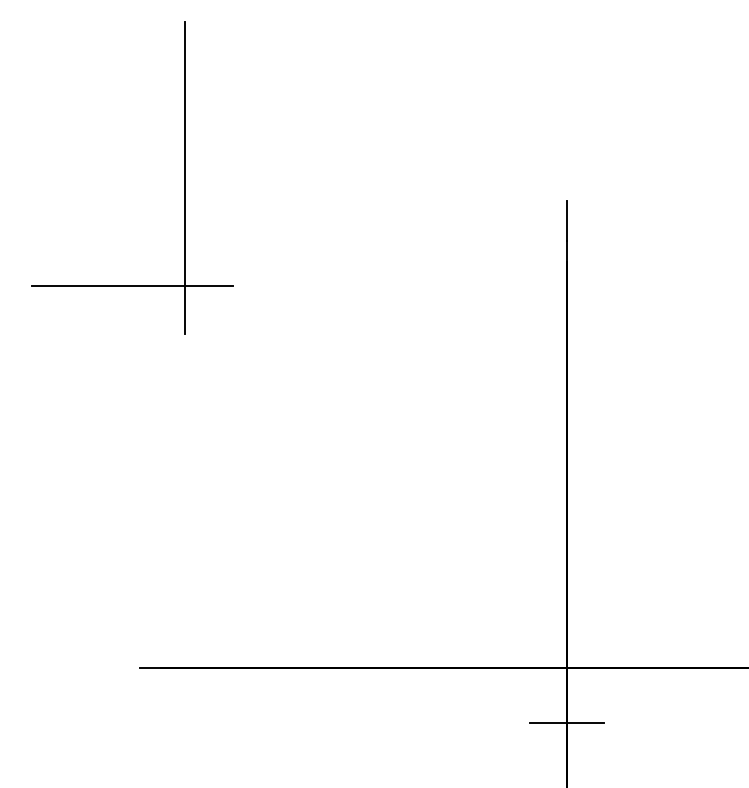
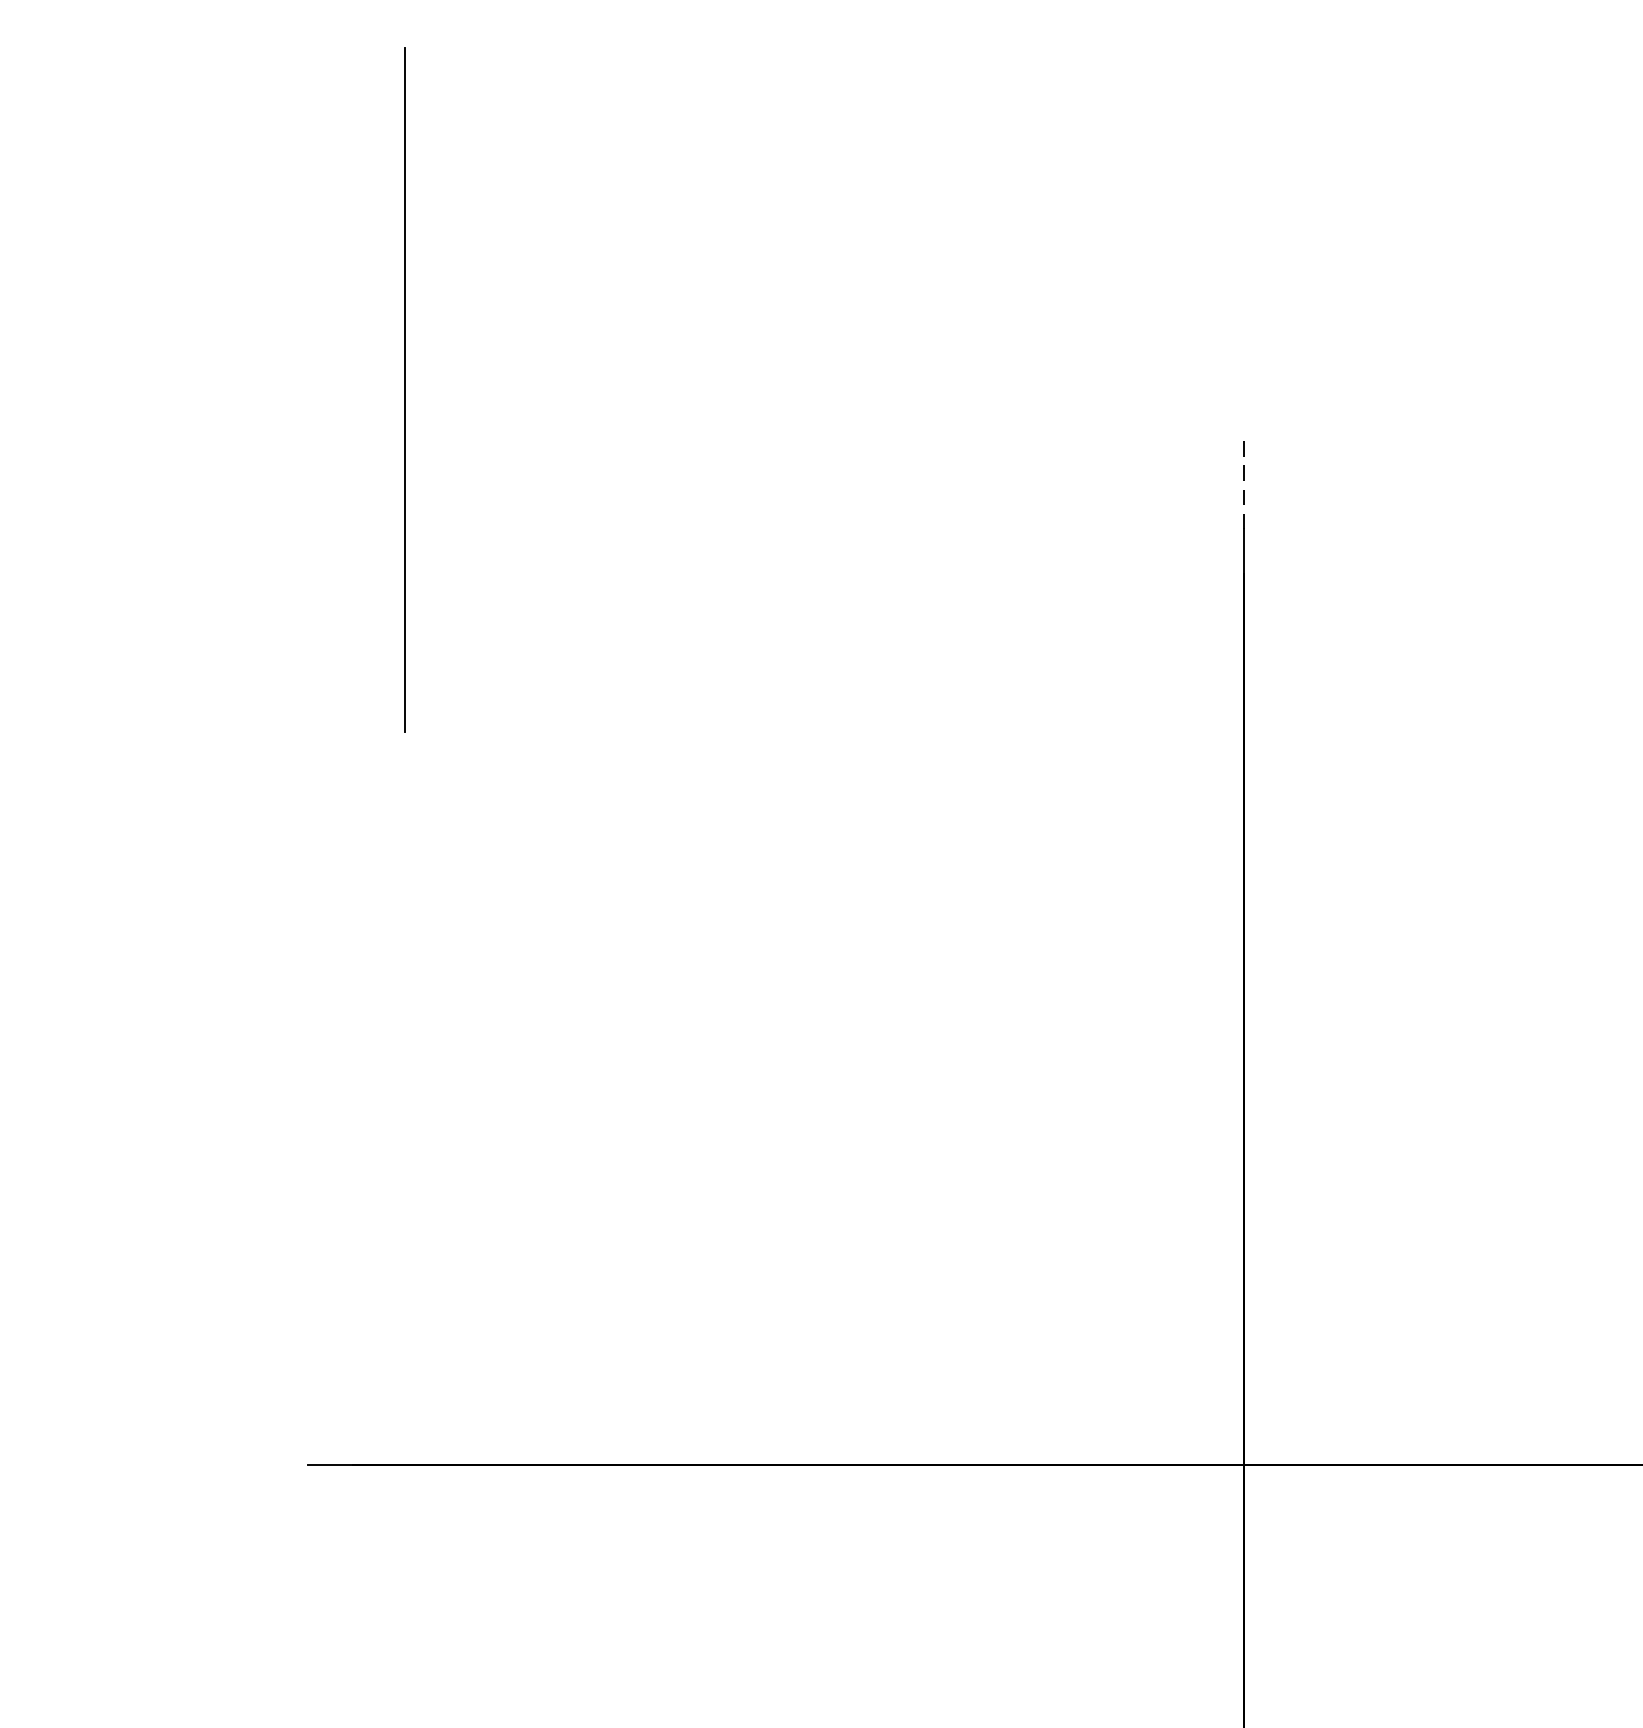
line: (567, 220) -> (1244, 483), solid -> dashed
line: (131, 285) -> (288, 626), removed
line: (566, 723) -> (1242, 1586), removed

